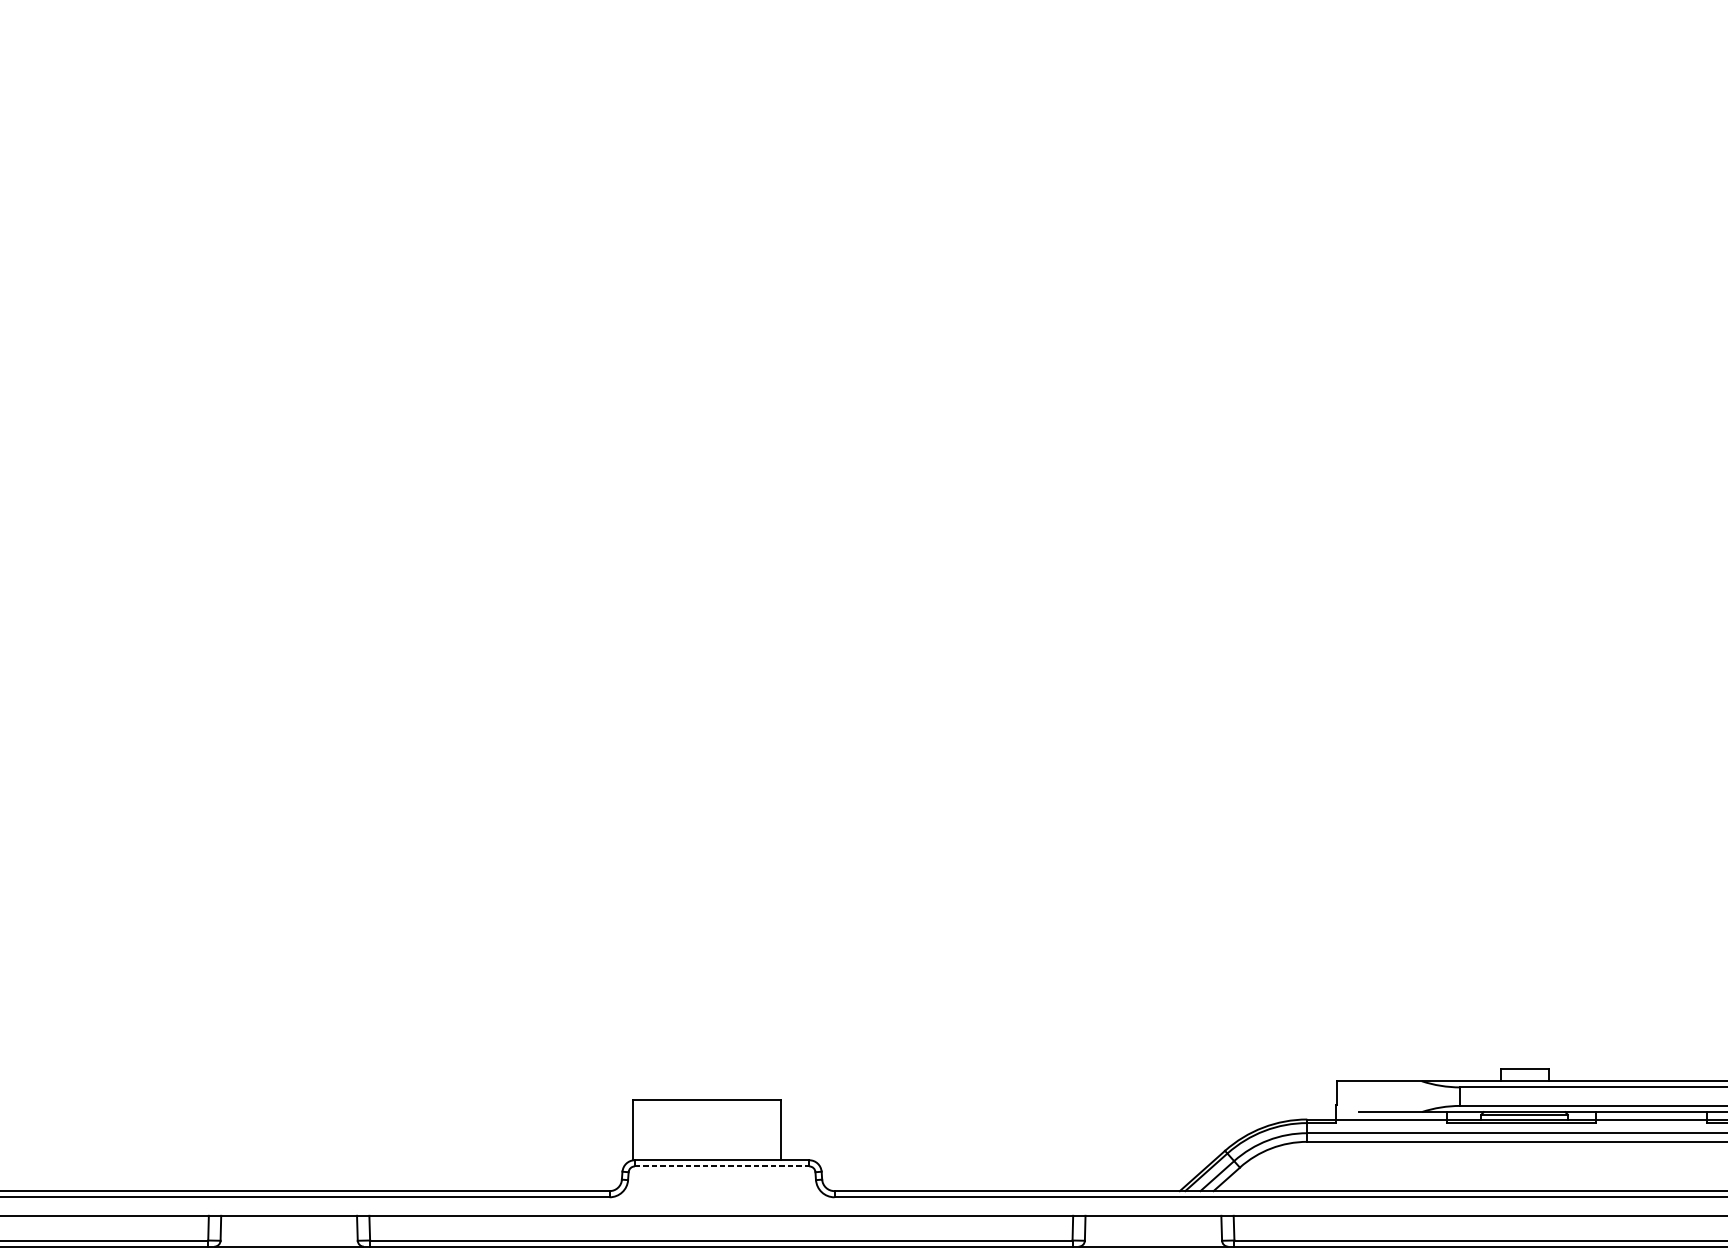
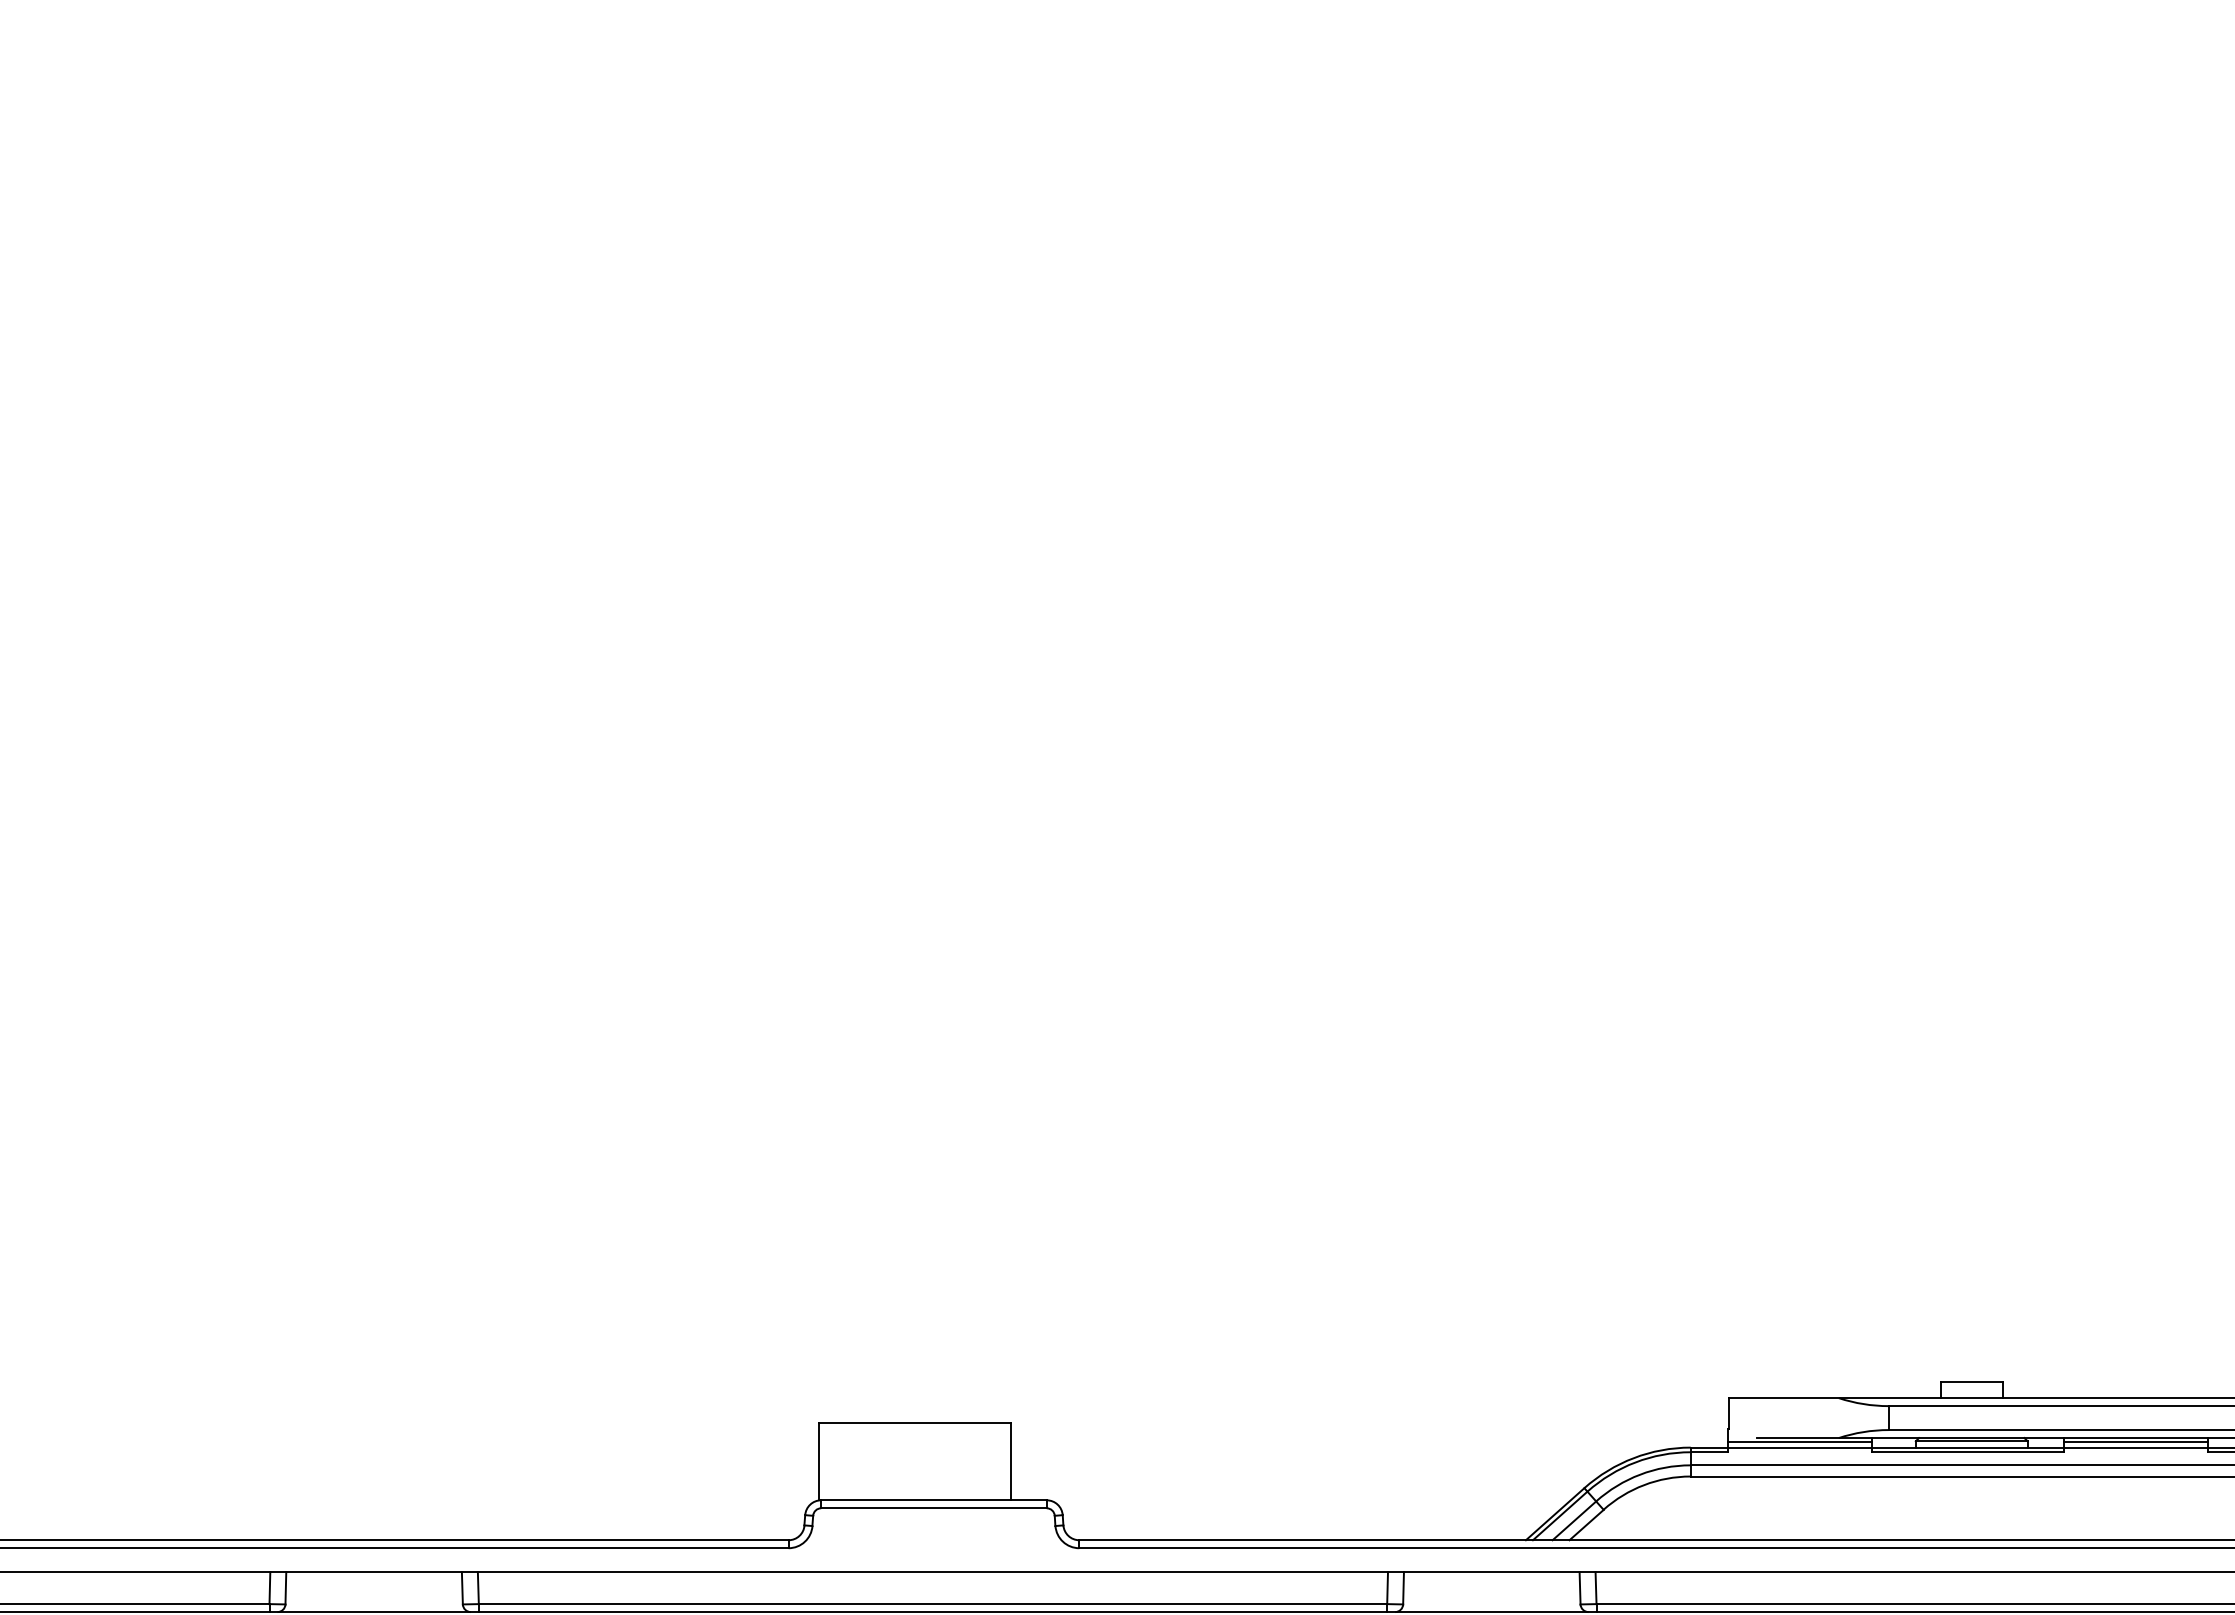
line: (1391, 1115) -> (1799, 1442), added
line: (1651, 1115) -> (2135, 1442), added
line: (721, 1166) -> (933, 1508), dashed -> solid

